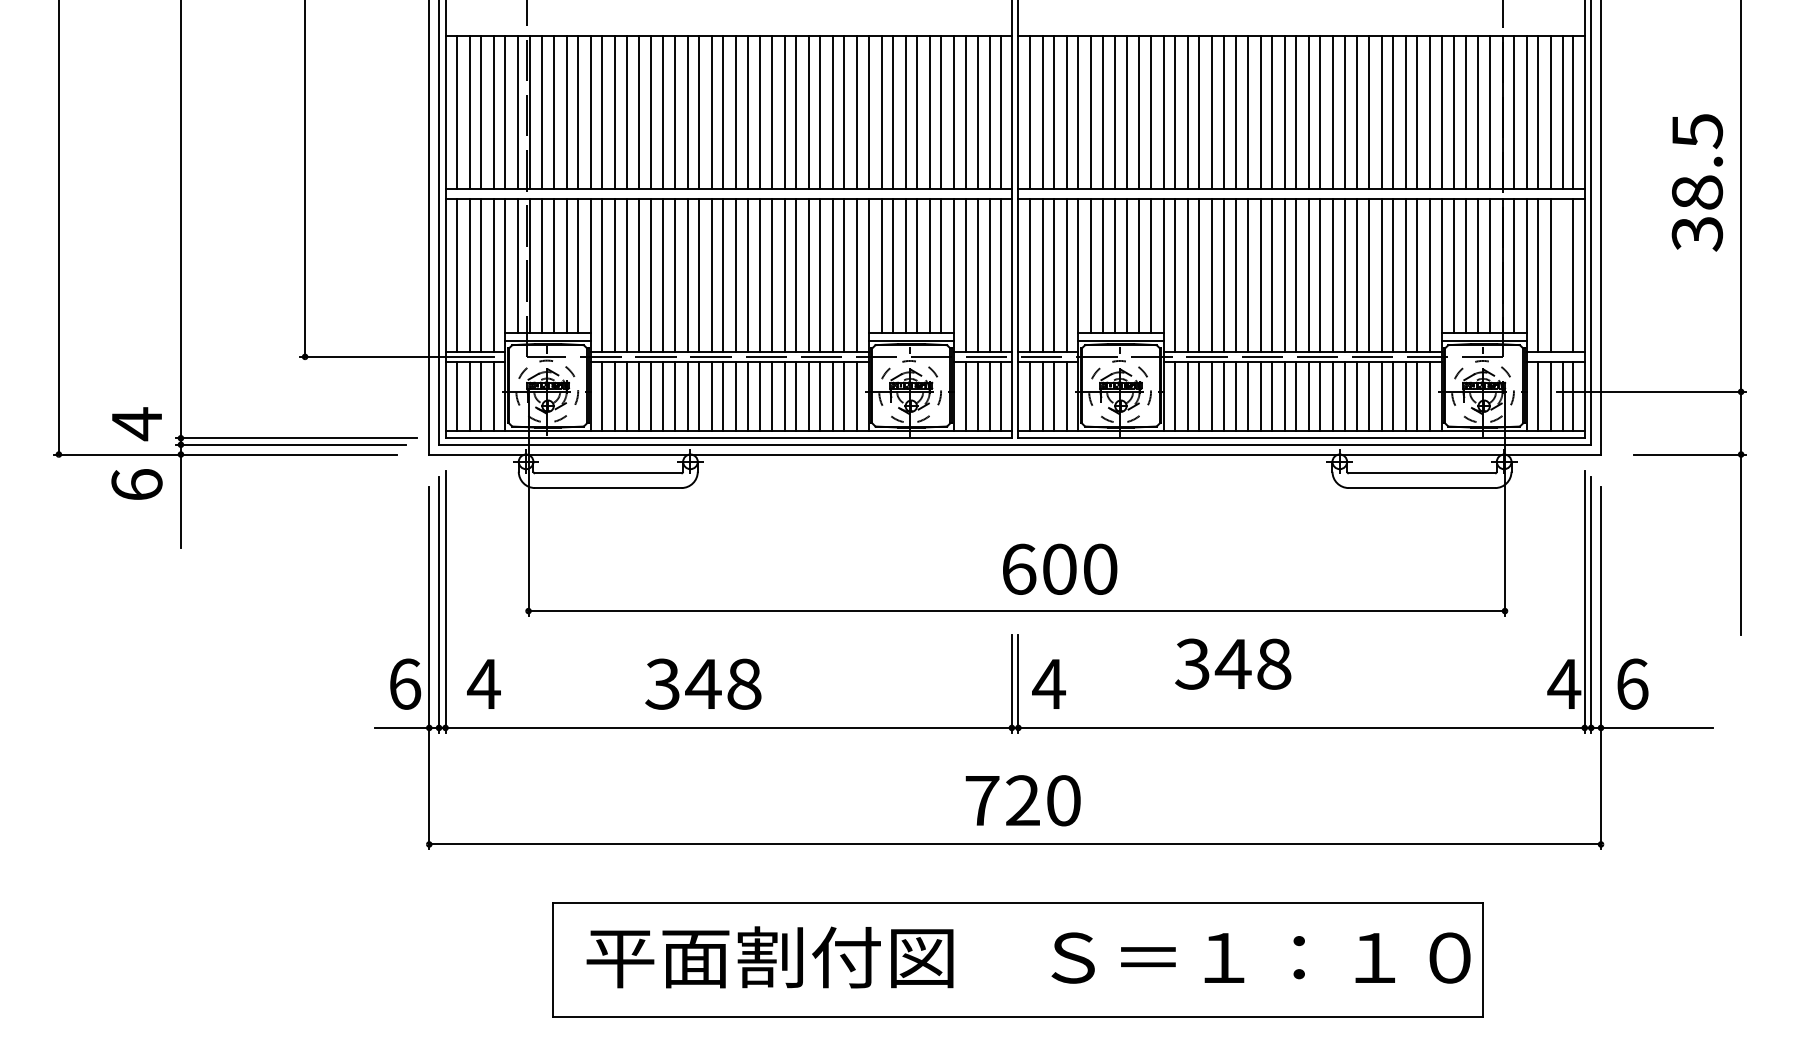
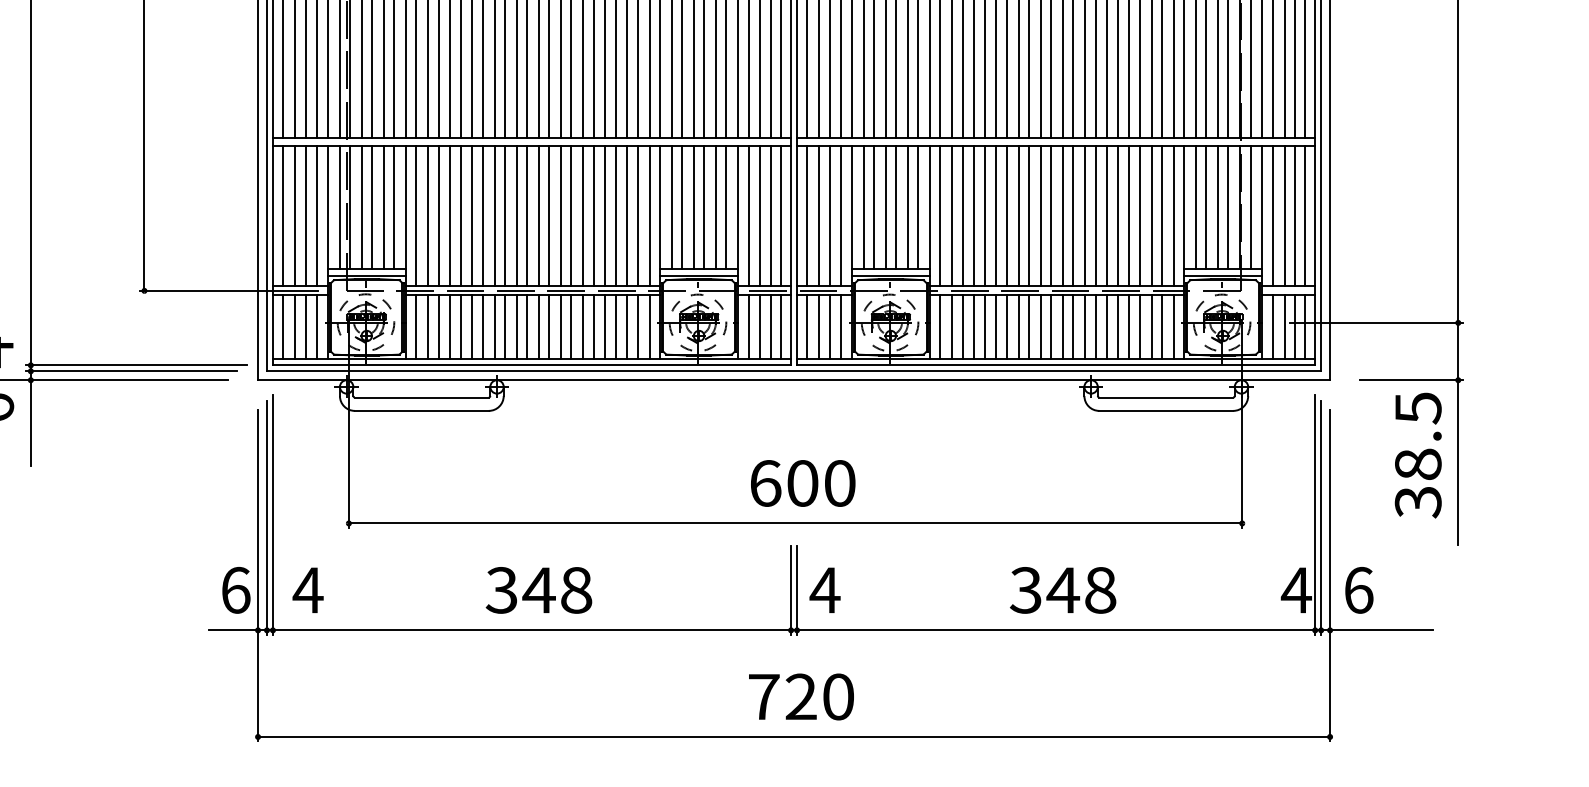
text: (1697, 182) -> (1418, 455), moved
line: (1562, 275) -> (1294, 216), added
text: (1060, 568) -> (803, 482), moved
text: (1233, 663) -> (1063, 589), moved
text: (703, 683) -> (539, 589), moved

